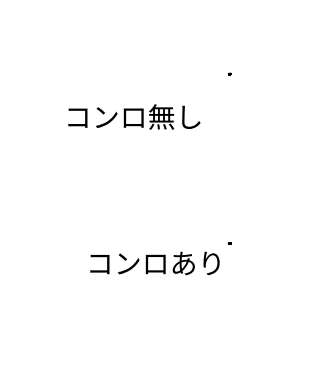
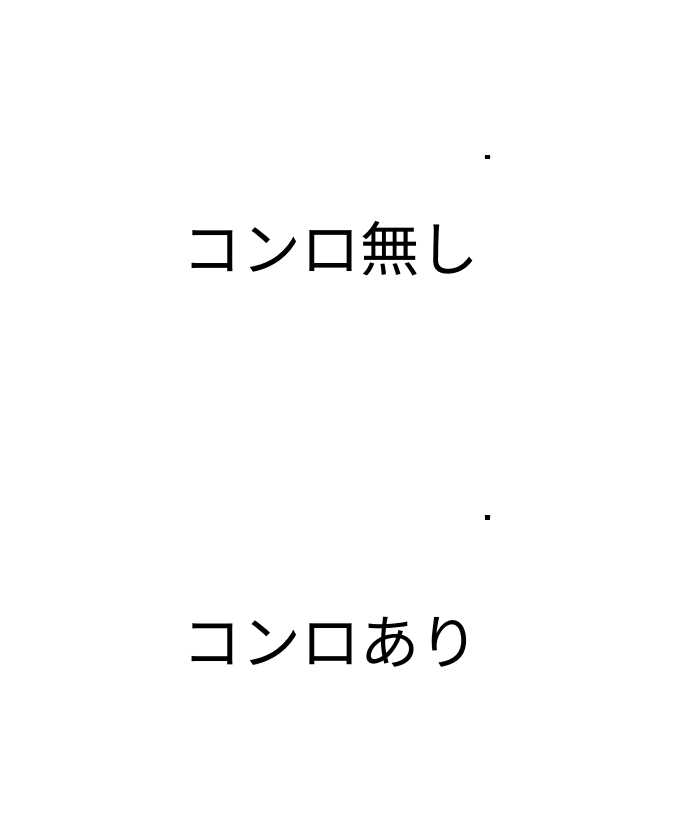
text: (134, 116) -> (332, 247), moved
text: (154, 263) -> (327, 641), moved

